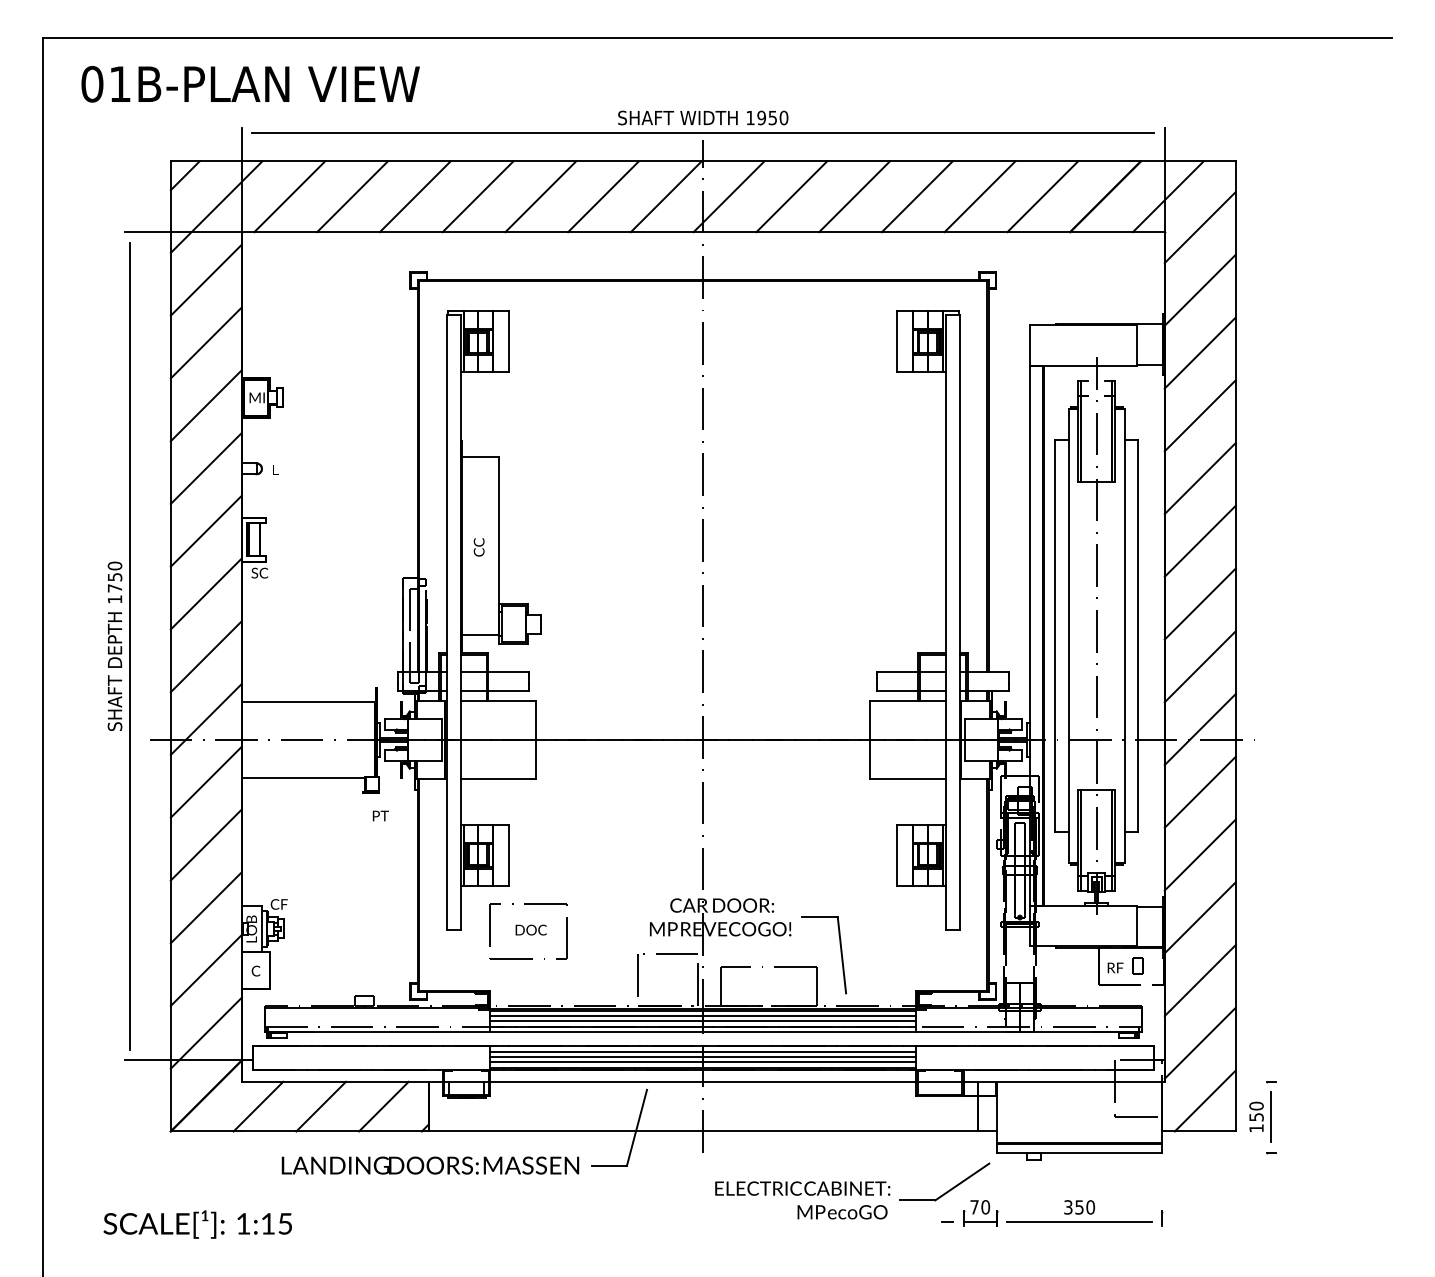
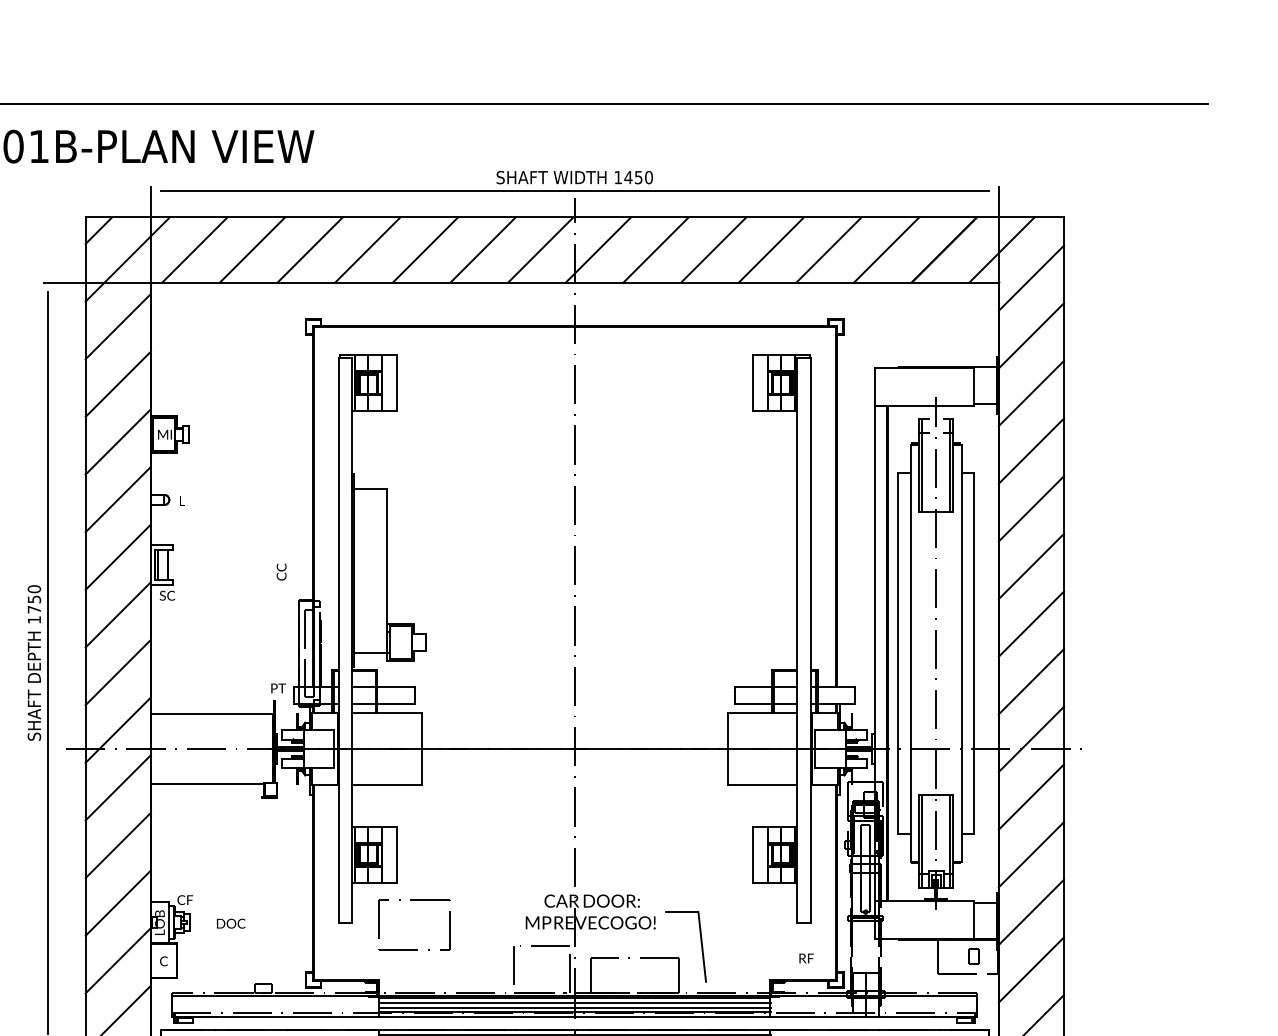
text: (761, 117) -> (628, 177), 1950 -> 1450
text: (478, 547) -> (281, 572), moved
text: (380, 815) -> (278, 687), moved
text: (530, 929) -> (230, 923), moved
text: (1115, 967) -> (806, 958), moved

